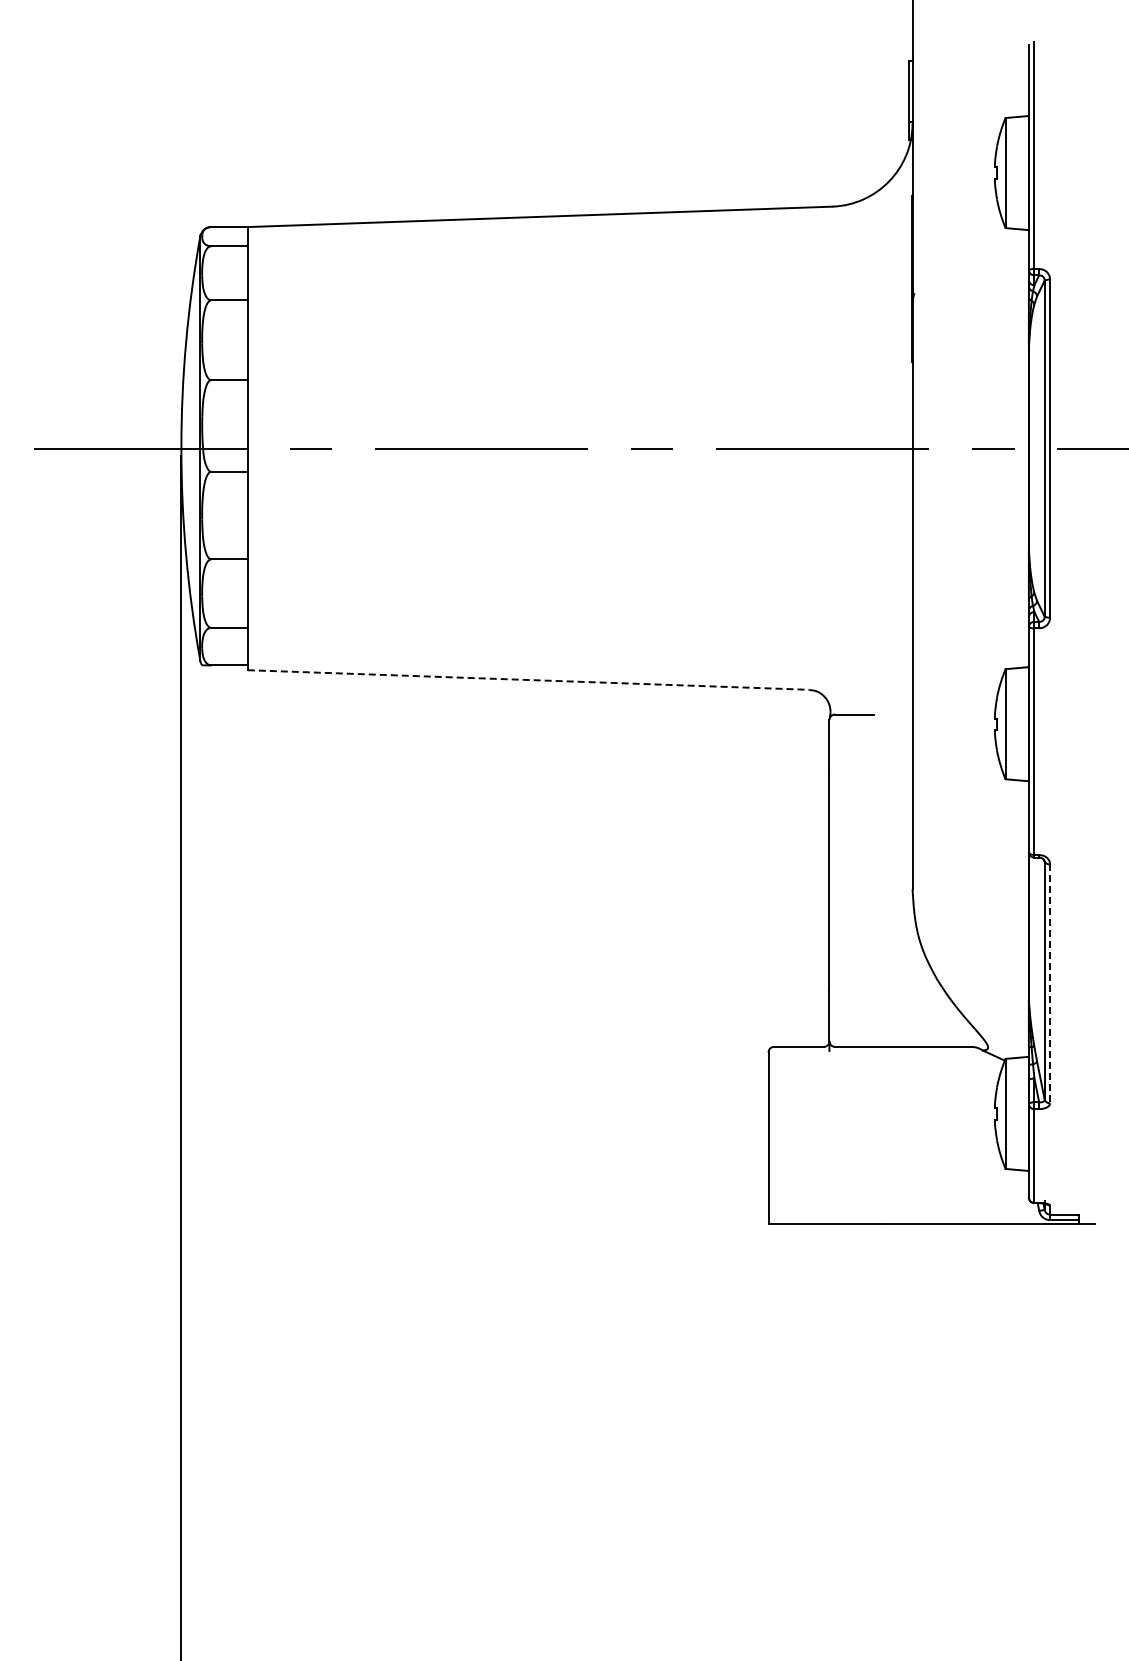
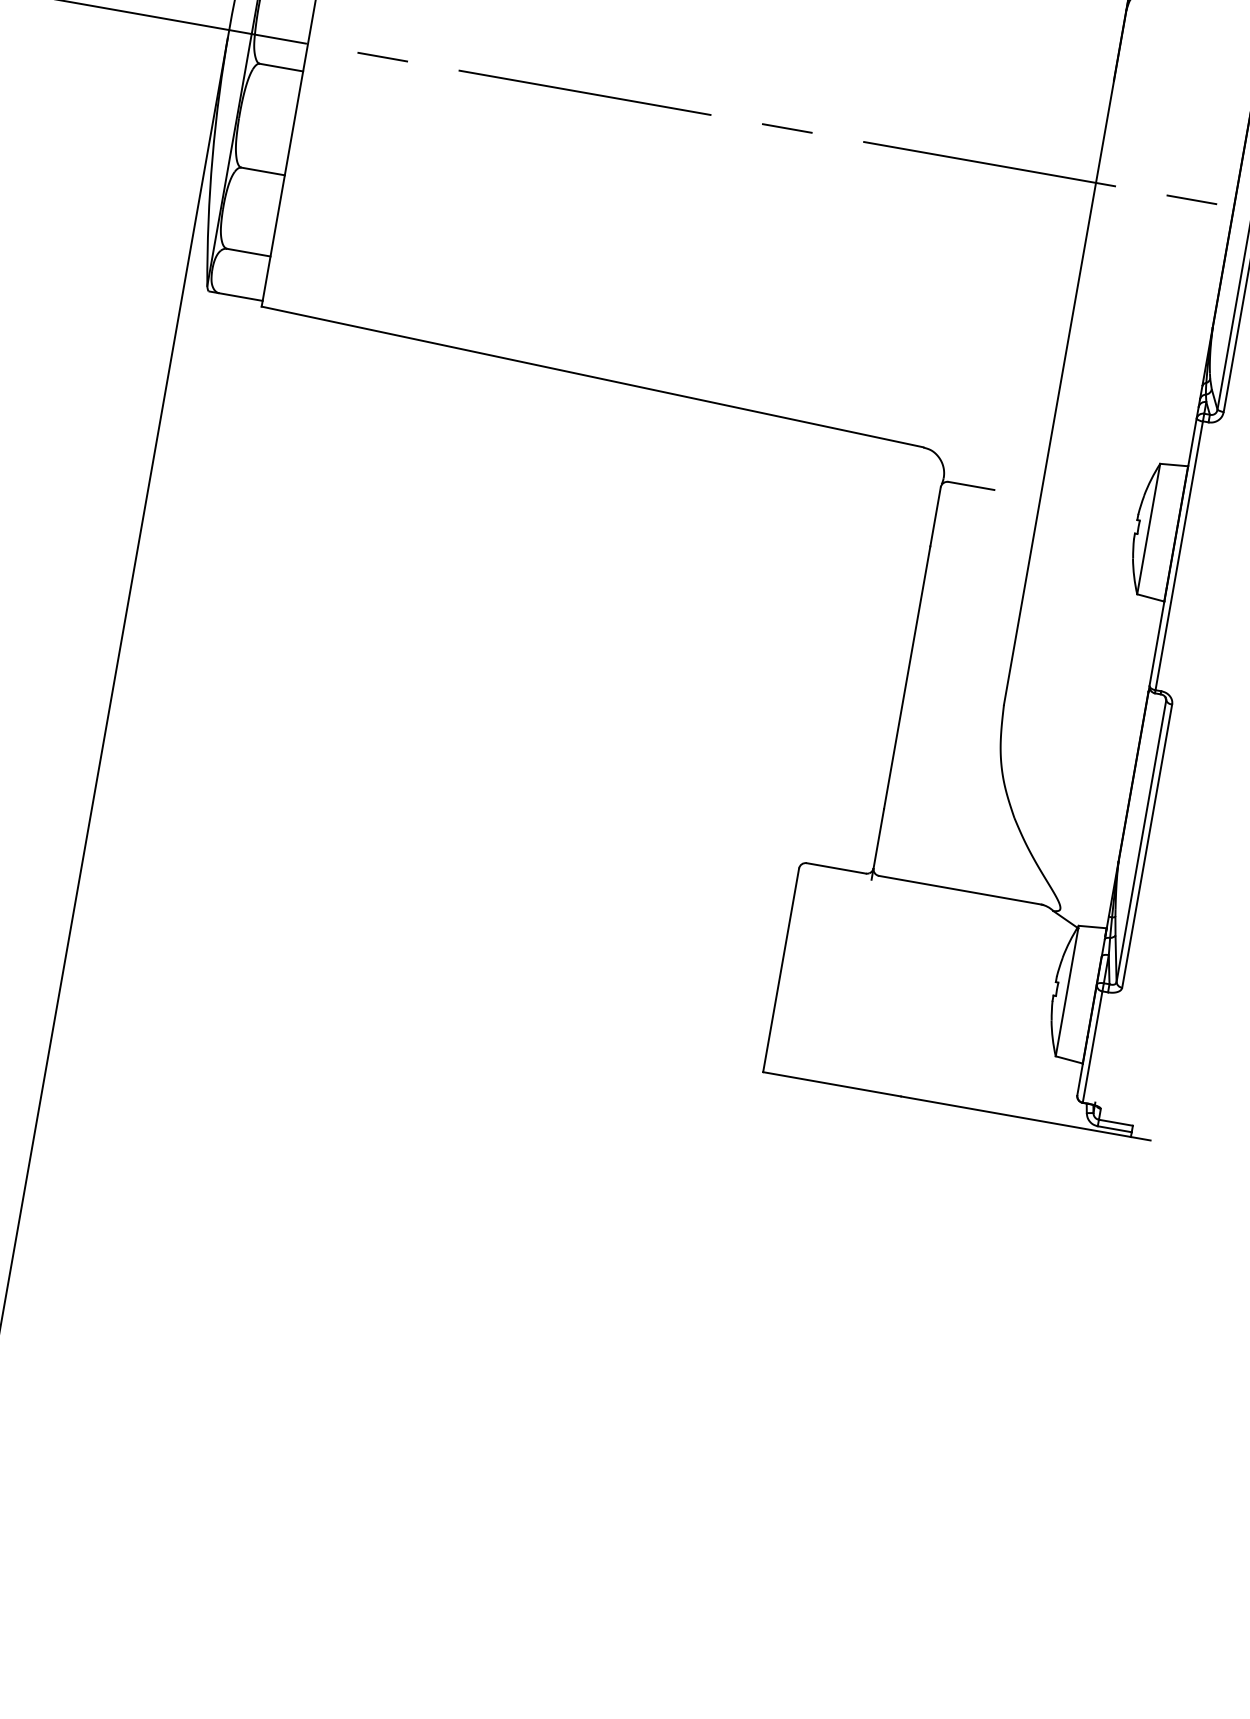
line: (529, 680) -> (593, 377), dashed -> solid
line: (1050, 984) -> (1147, 847), dashed -> solid

